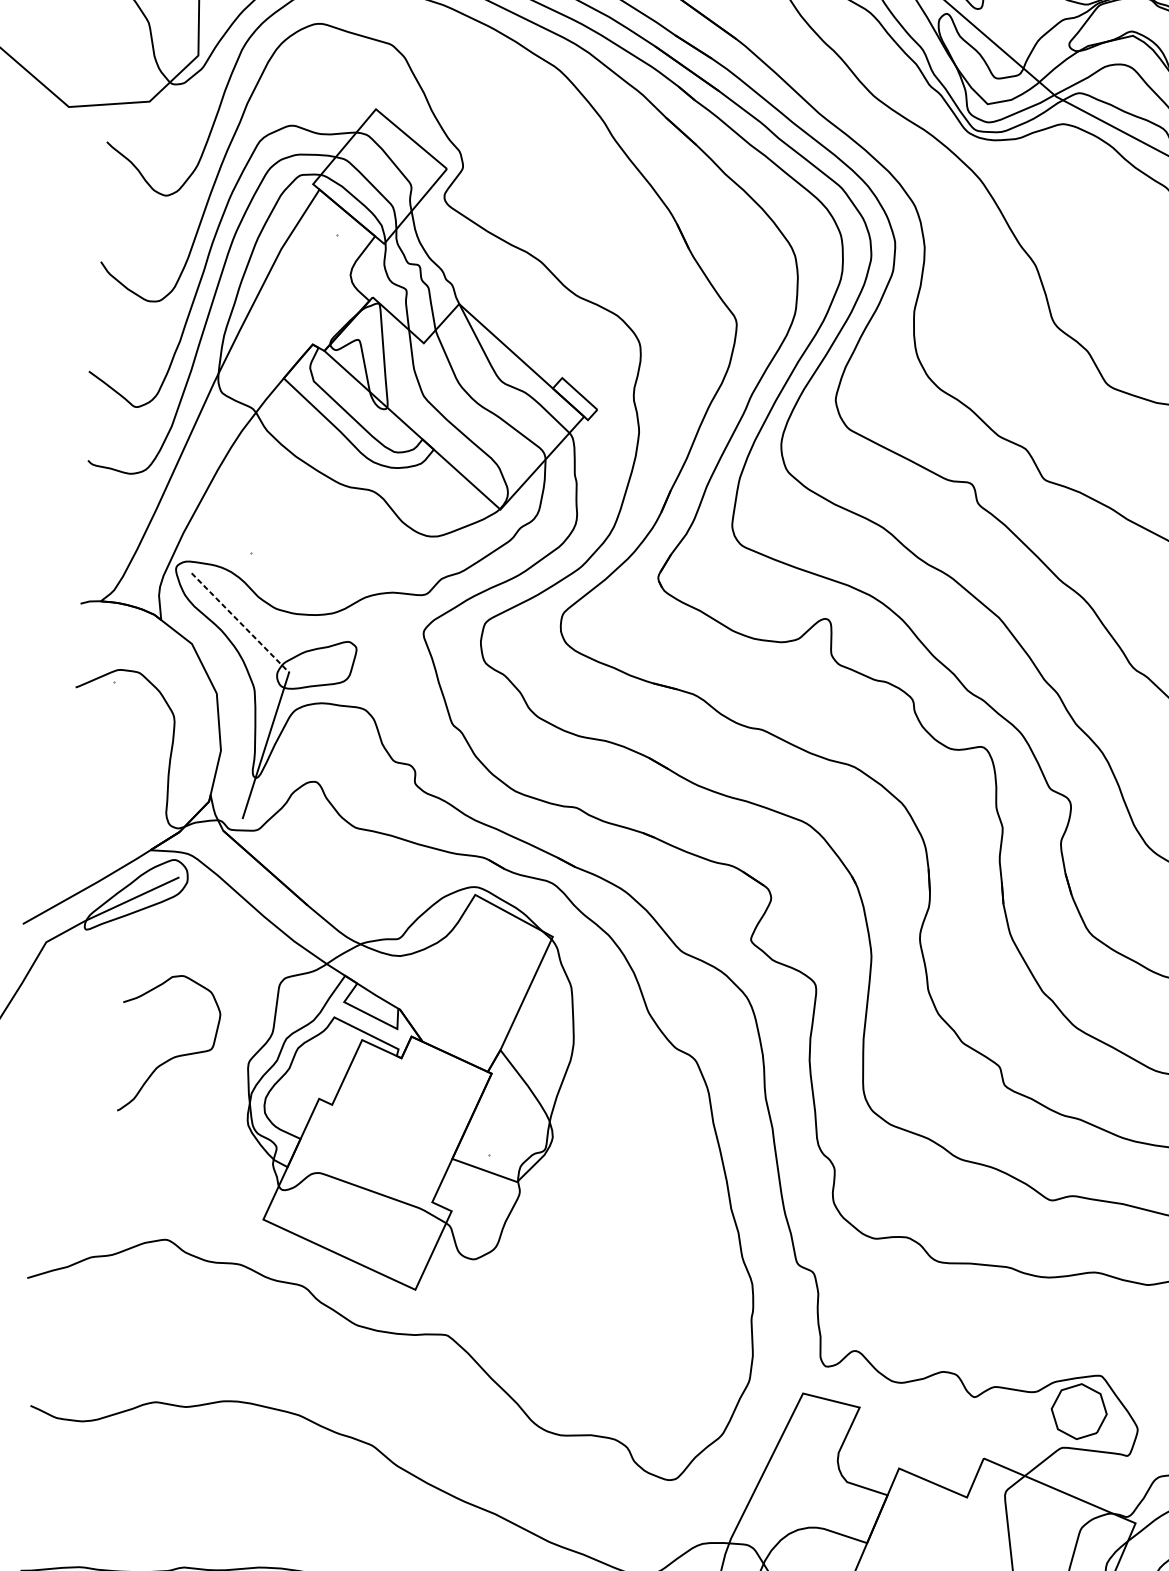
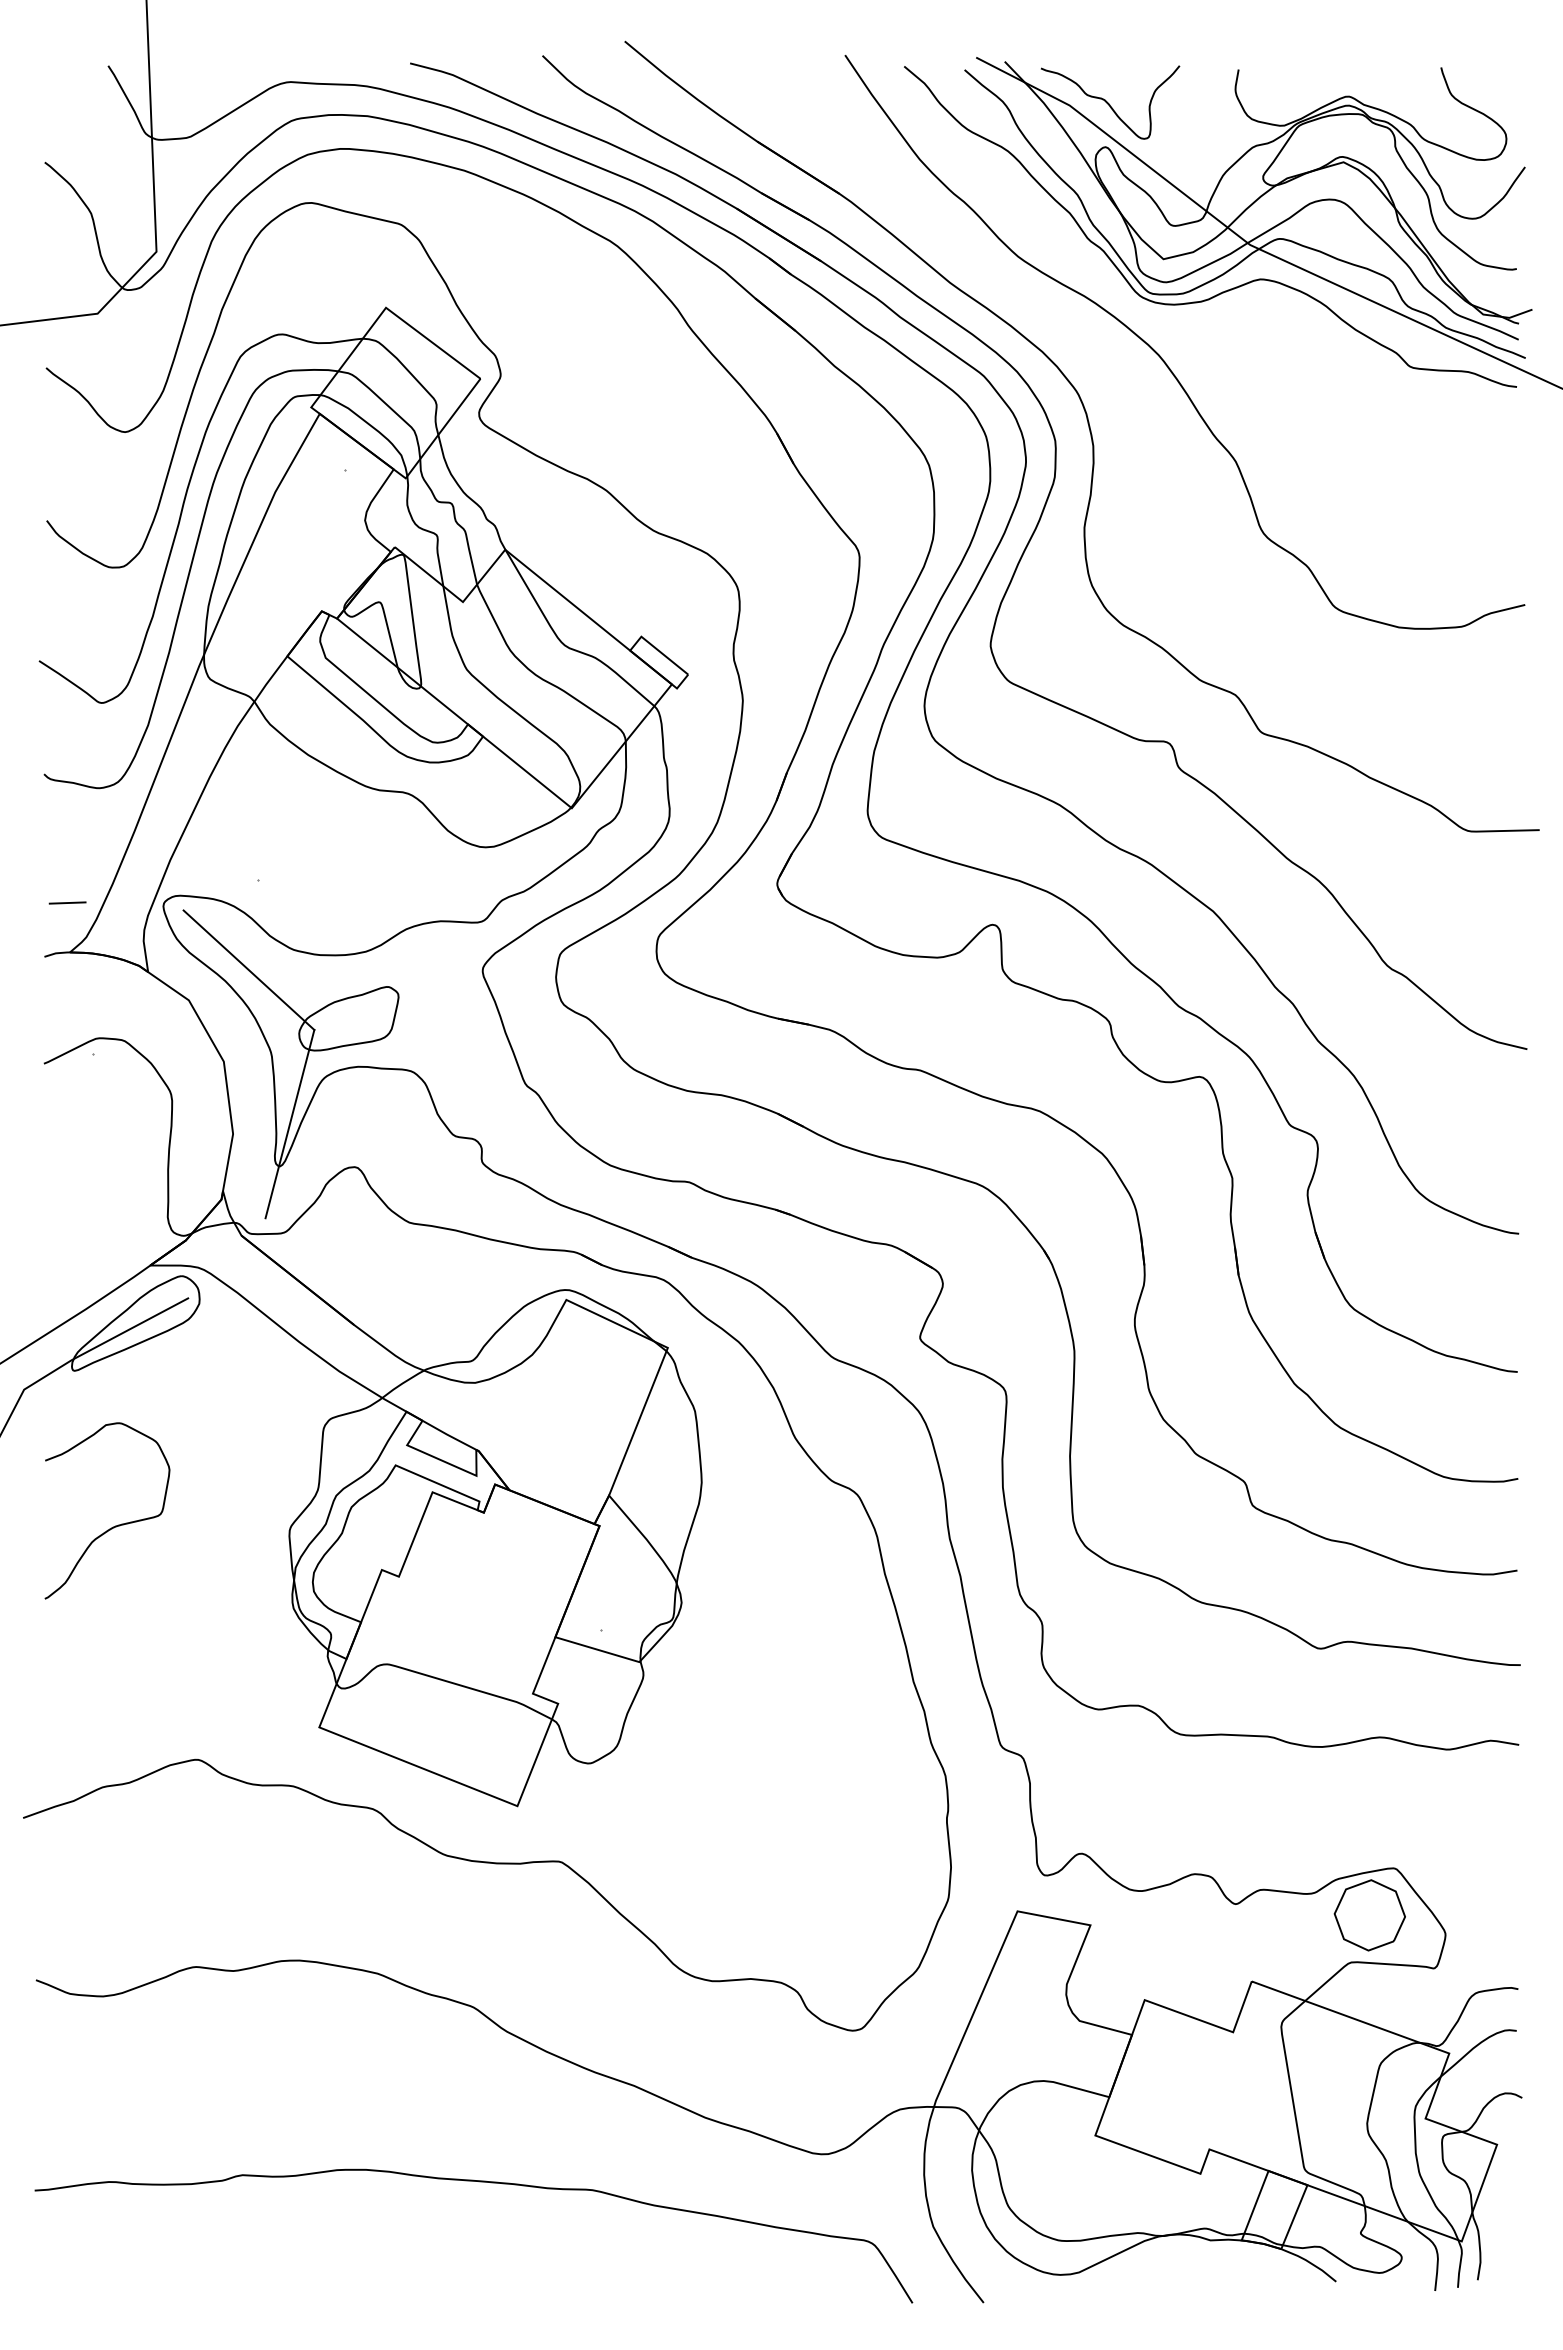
line: (100, 562) -> (67, 902), added
line: (240, 623) -> (249, 970), dashed -> solid
curve: (175, 1056) -> (115, 1525), moved

